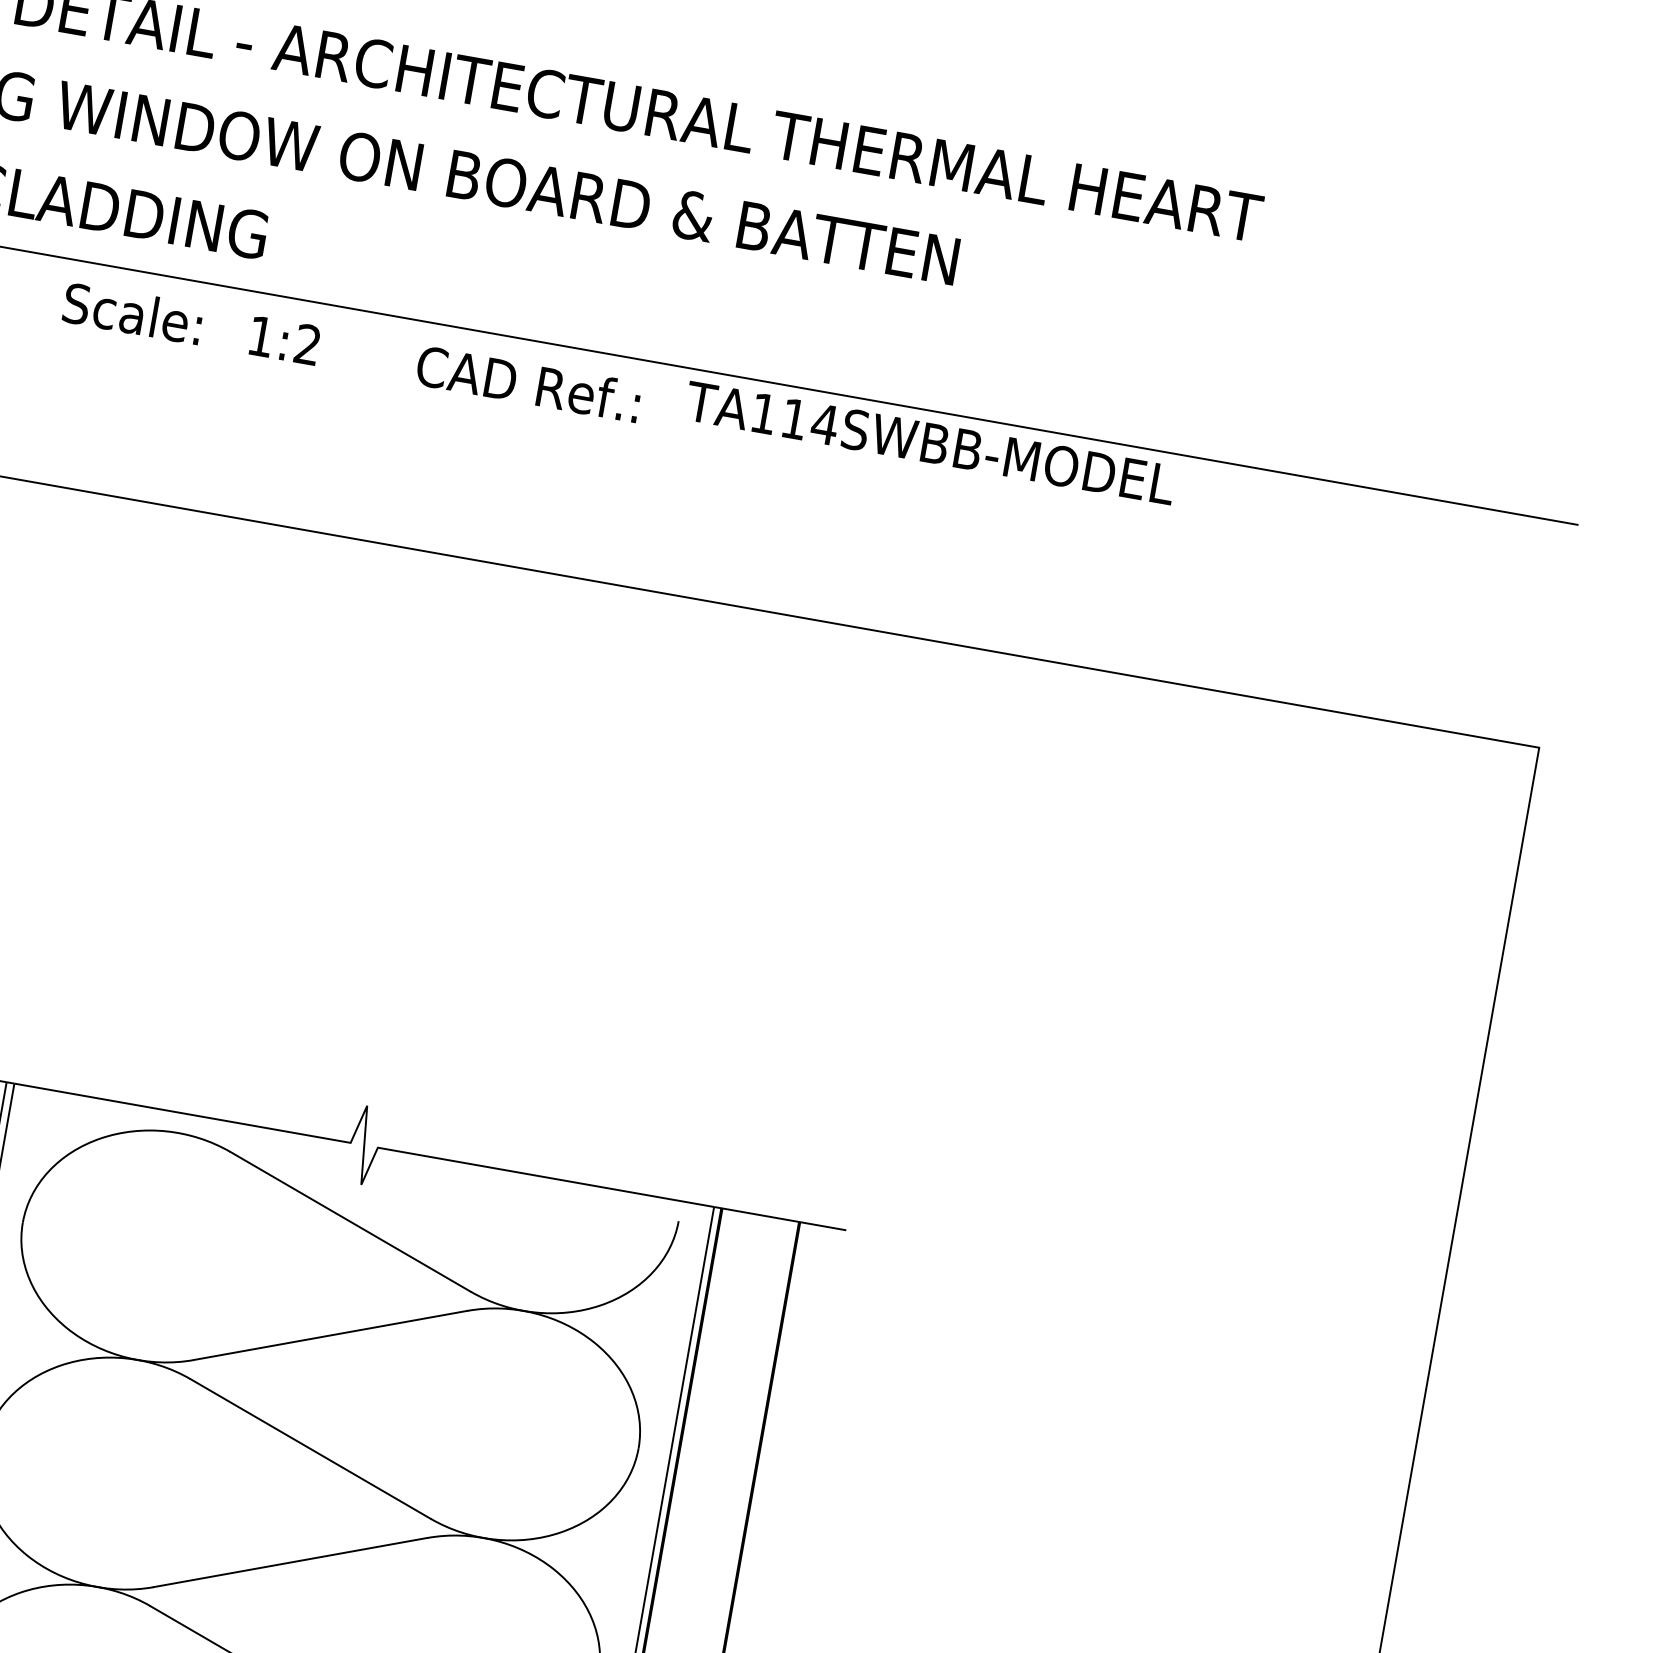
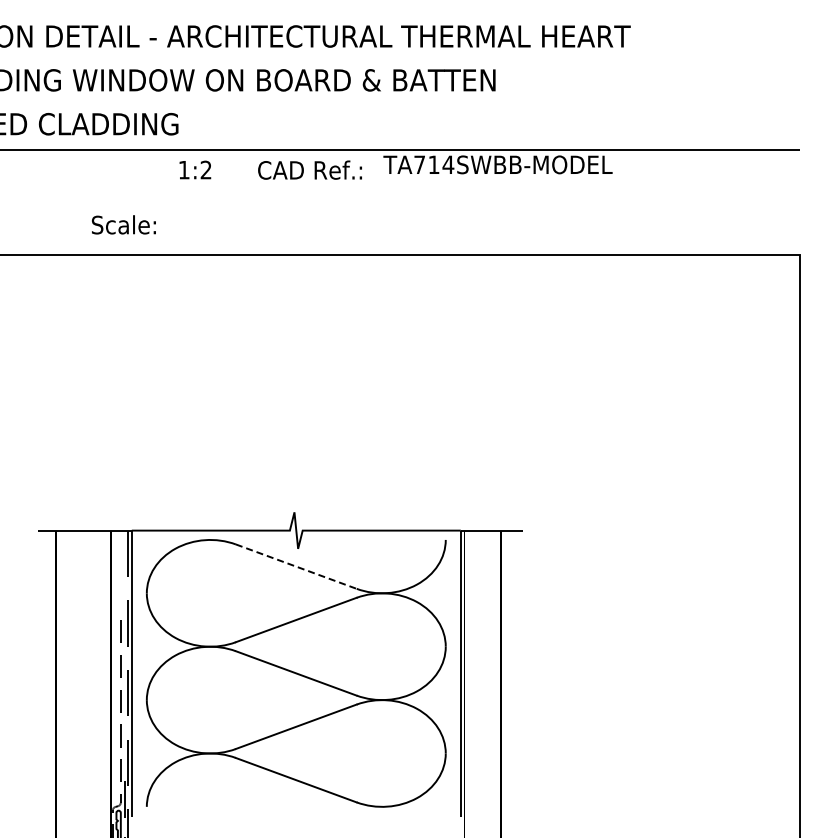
text: (132, 312) -> (123, 224), moved
text: (763, 412) -> (419, 164), TA114SWBB-MODEL -> TA714SWBB-MODEL
line: (351, 1221) -> (296, 566), solid -> dashed

